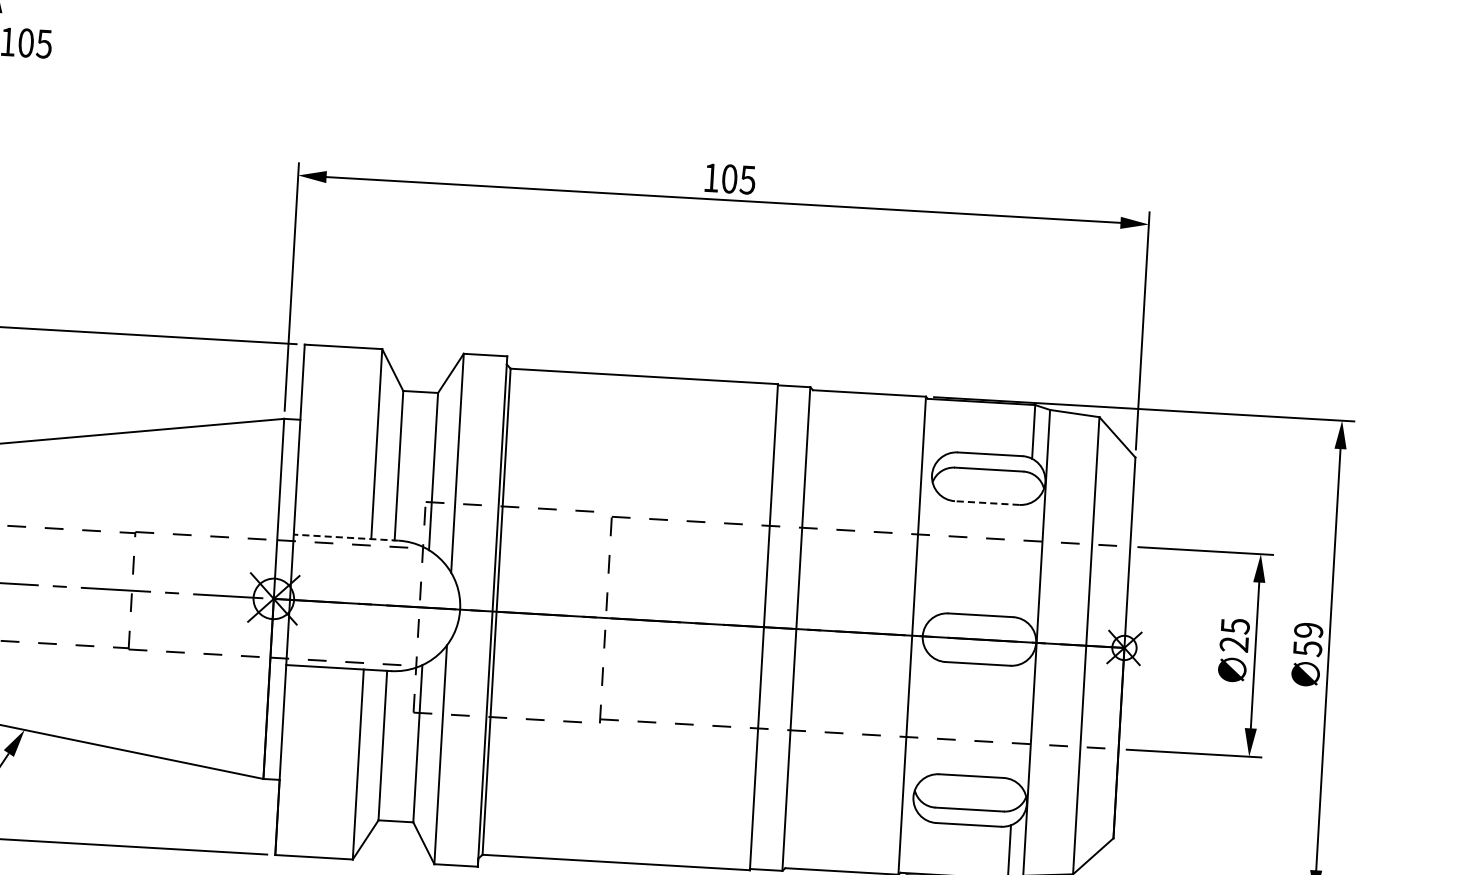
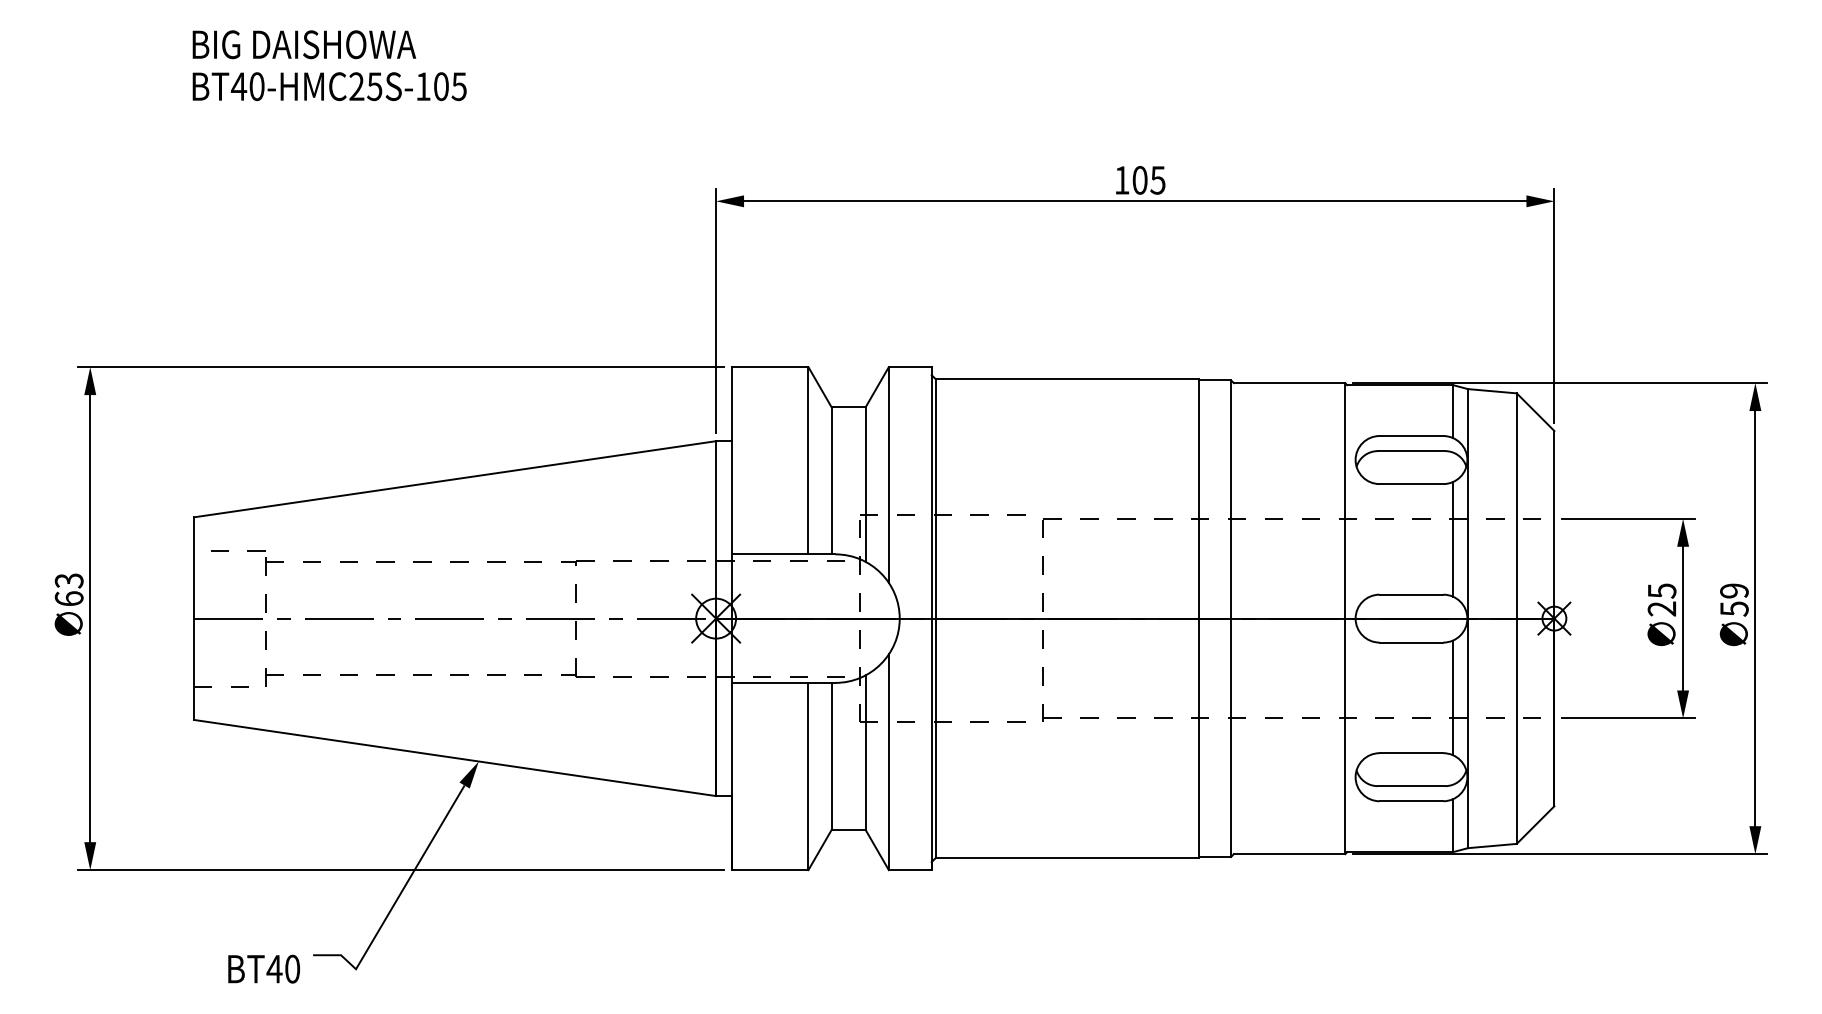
line: (987, 503) -> (1411, 484), dashed -> solid
line: (345, 537) -> (783, 554), dashed -> solid
line: (1026, 561) -> (1453, 539), added
line: (1017, 722) -> (1453, 697), added

